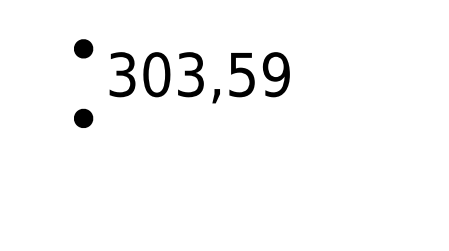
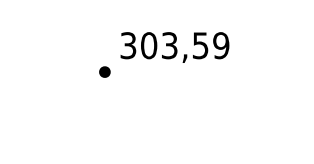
part: (82, 47) -> (104, 29), removed

